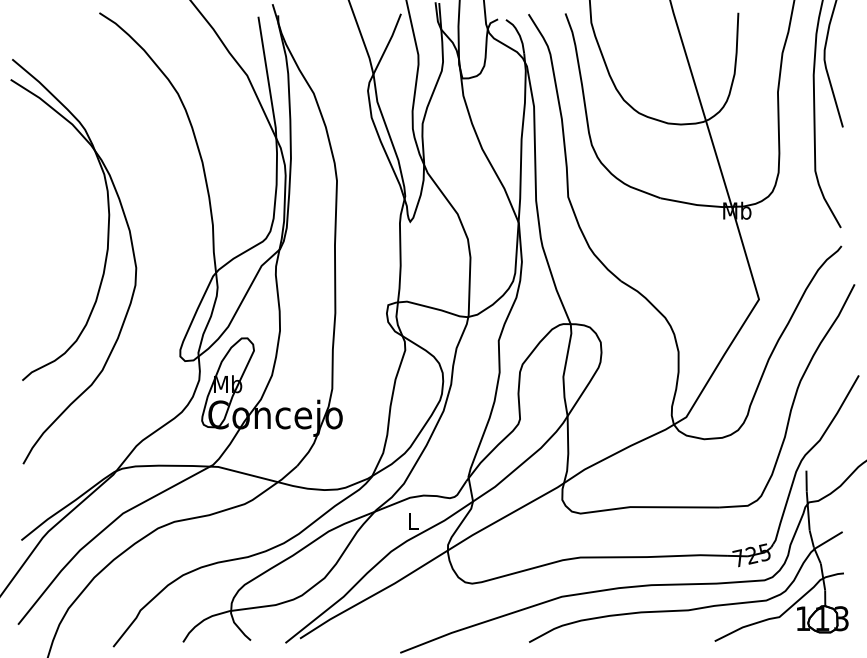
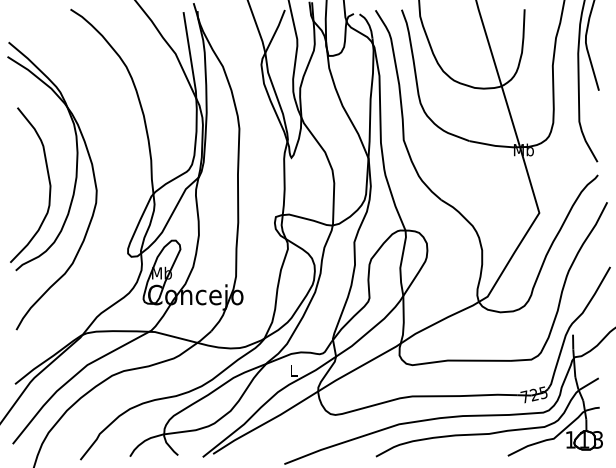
curve: (68, 253) -> (48, 180), added

